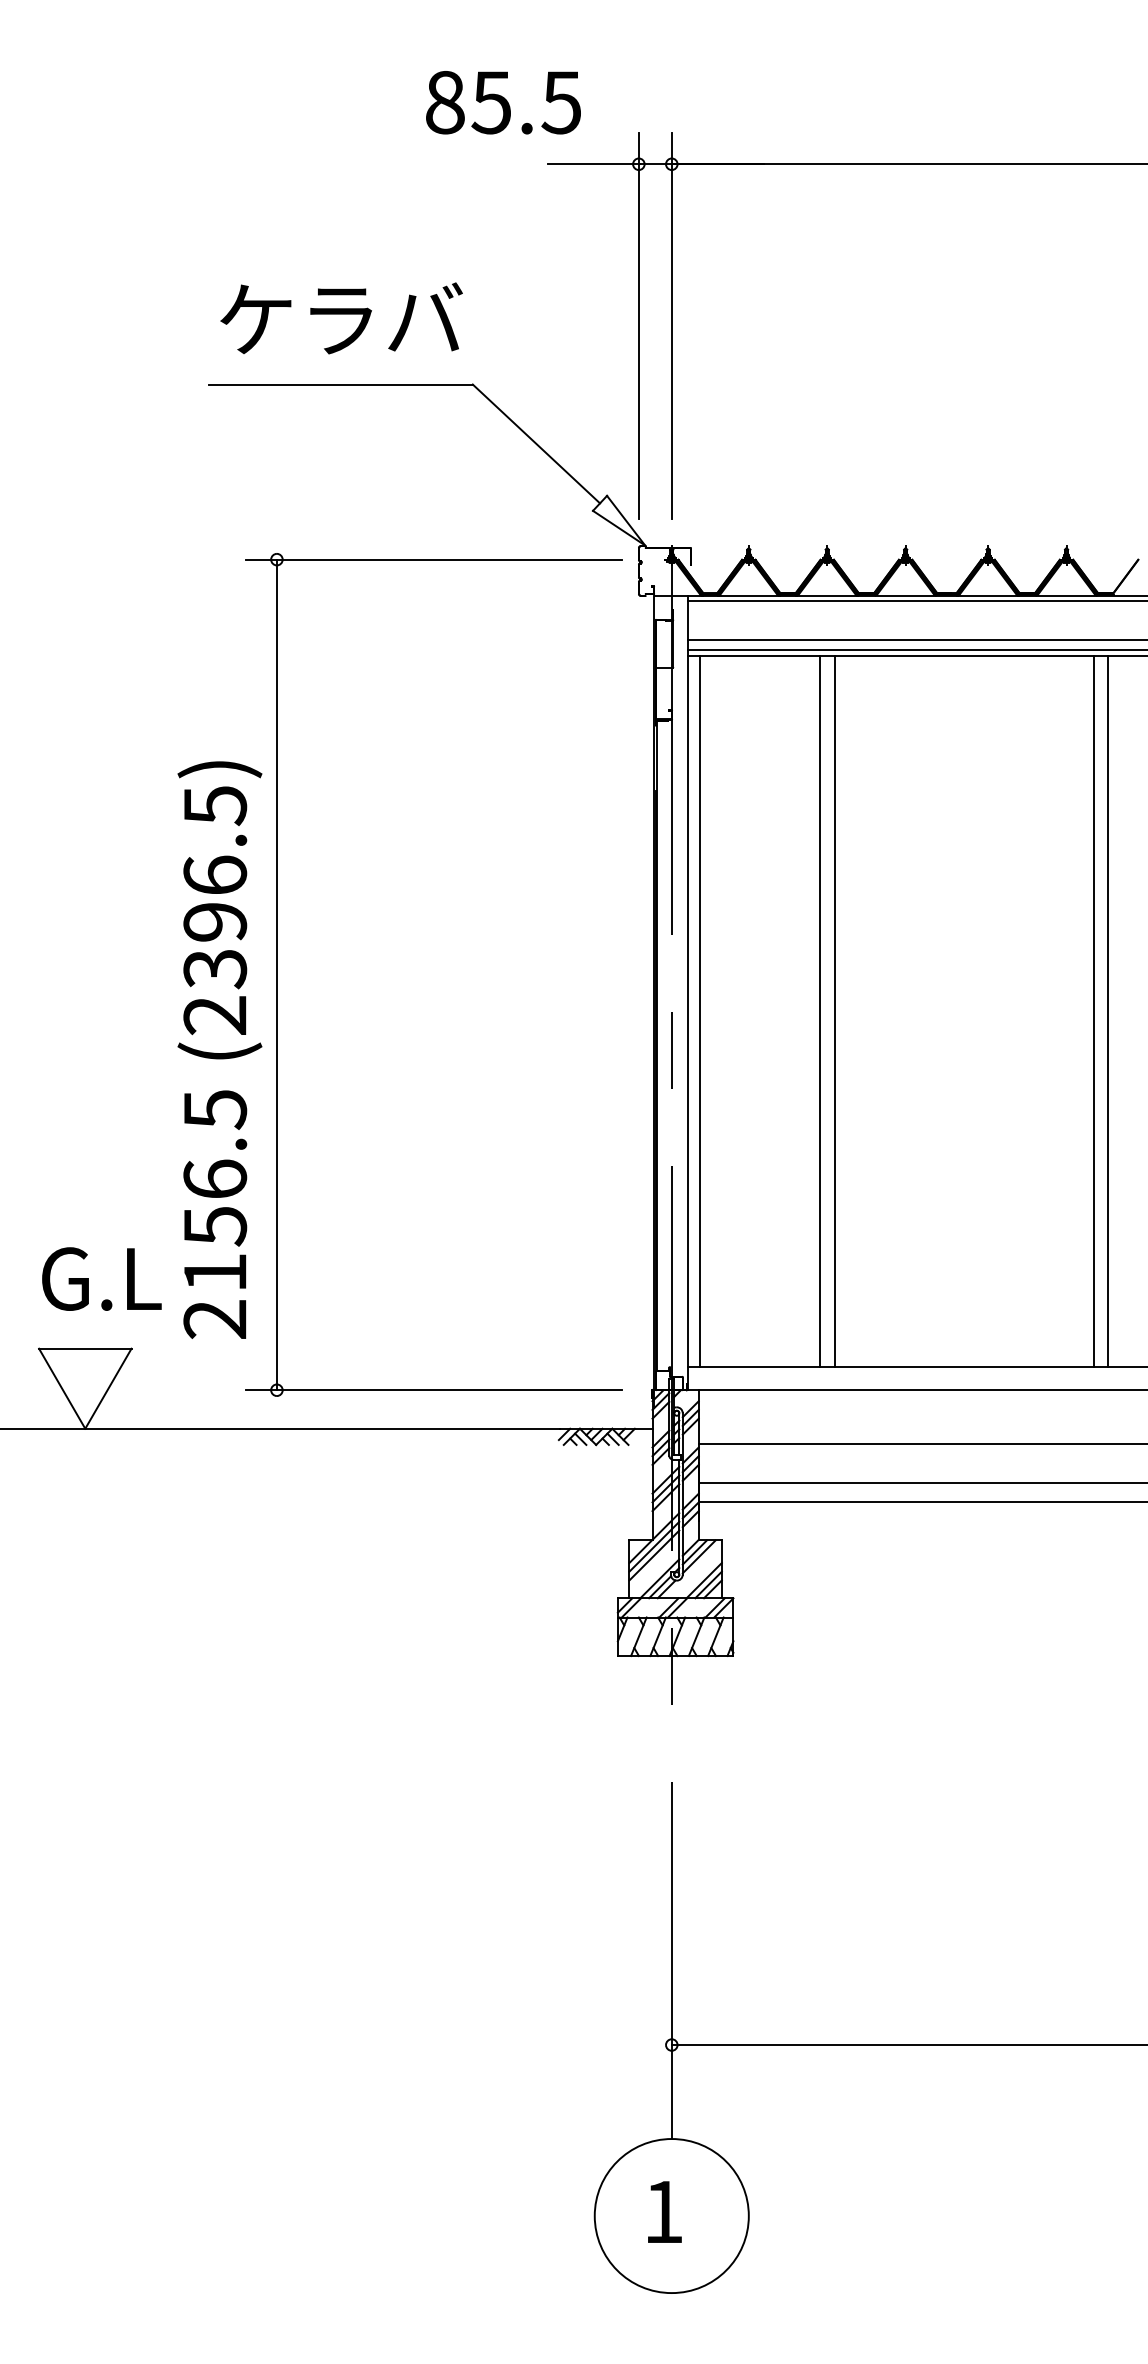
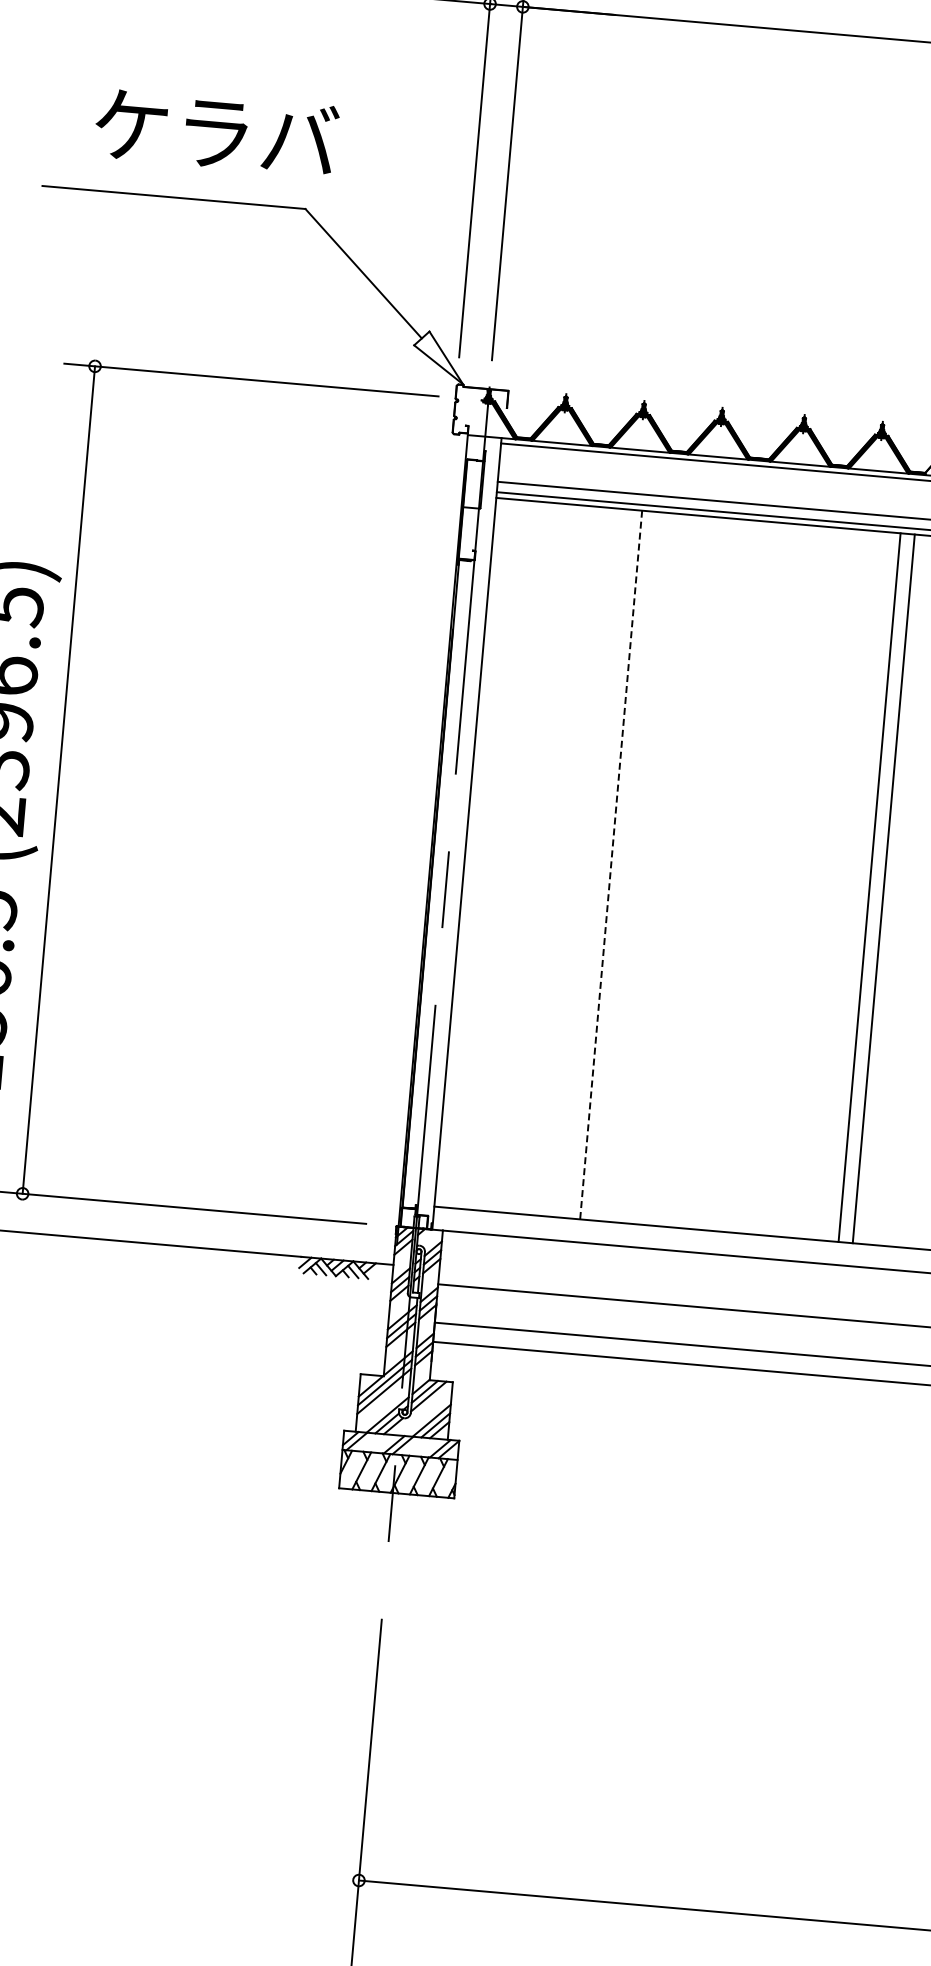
text: (341, 318) -> (216, 131), moved
line: (699, 1011) -> (476, 853), removed
line: (820, 1011) -> (597, 863), removed
line: (834, 1011) -> (611, 865), solid -> dashed

